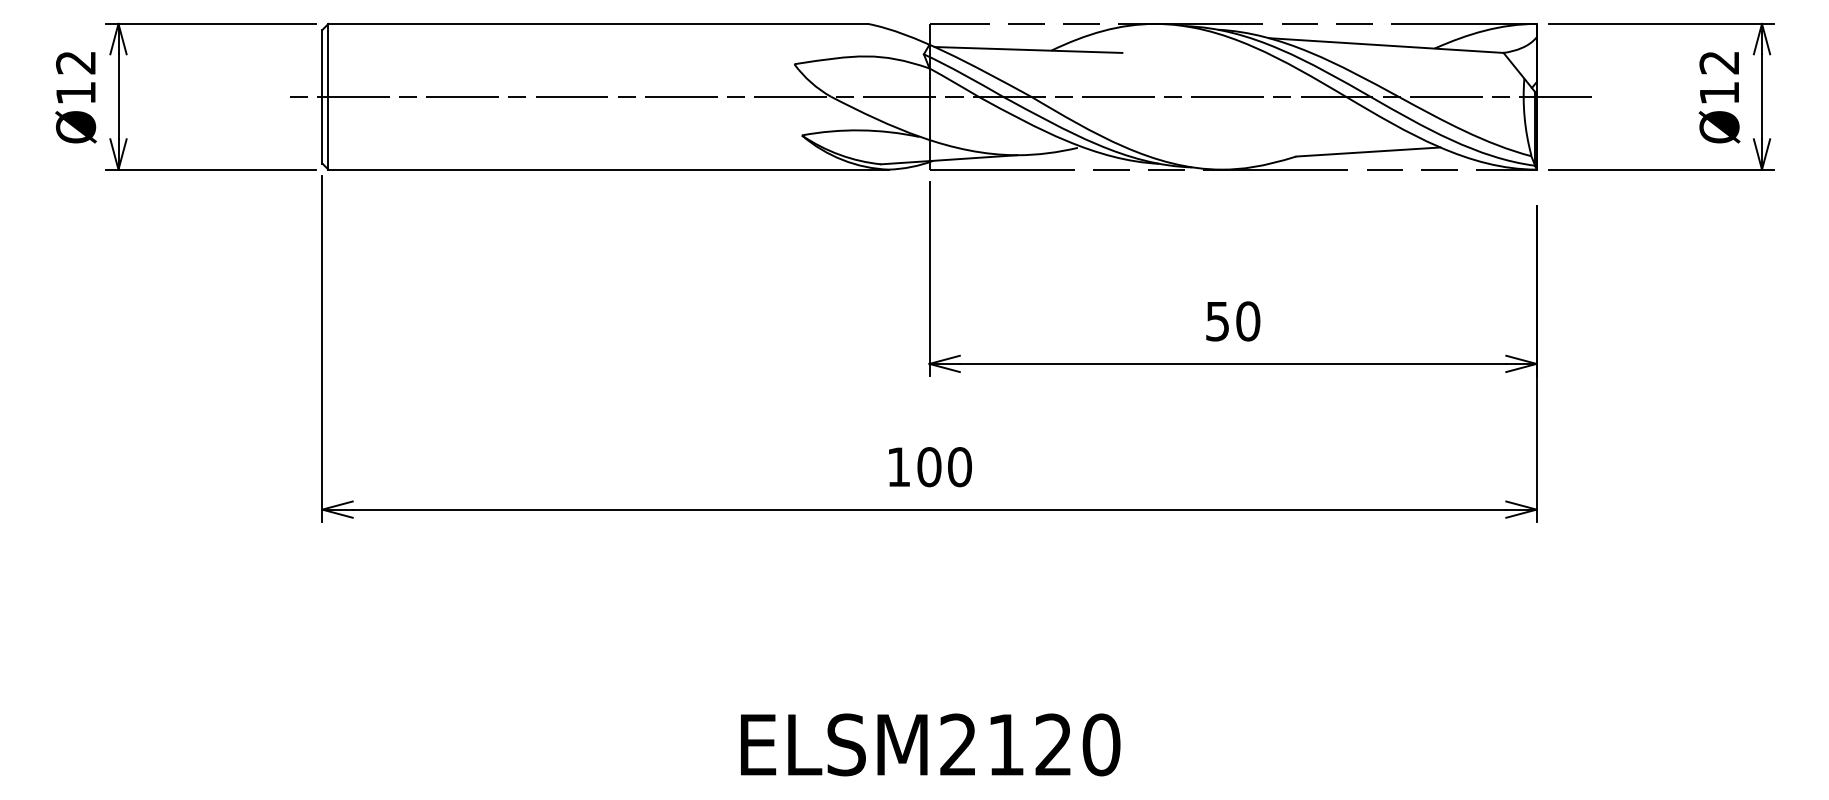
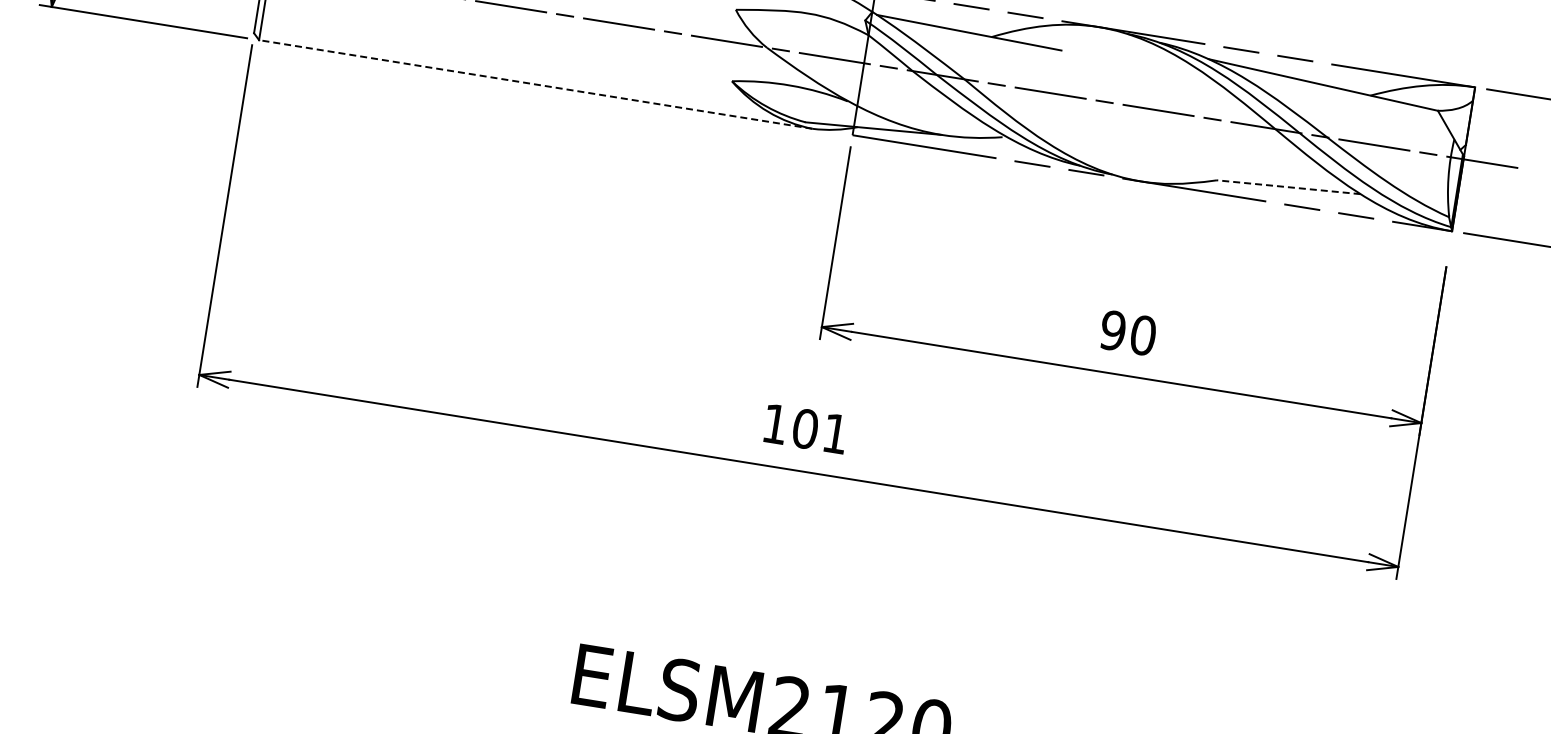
line: (1367, 152) -> (1287, 187), solid -> dashed
line: (608, 169) -> (535, 84), solid -> dashed
text: (1217, 321) -> (1112, 330), 50 -> 90
text: (959, 467) -> (835, 434), 100 -> 101

